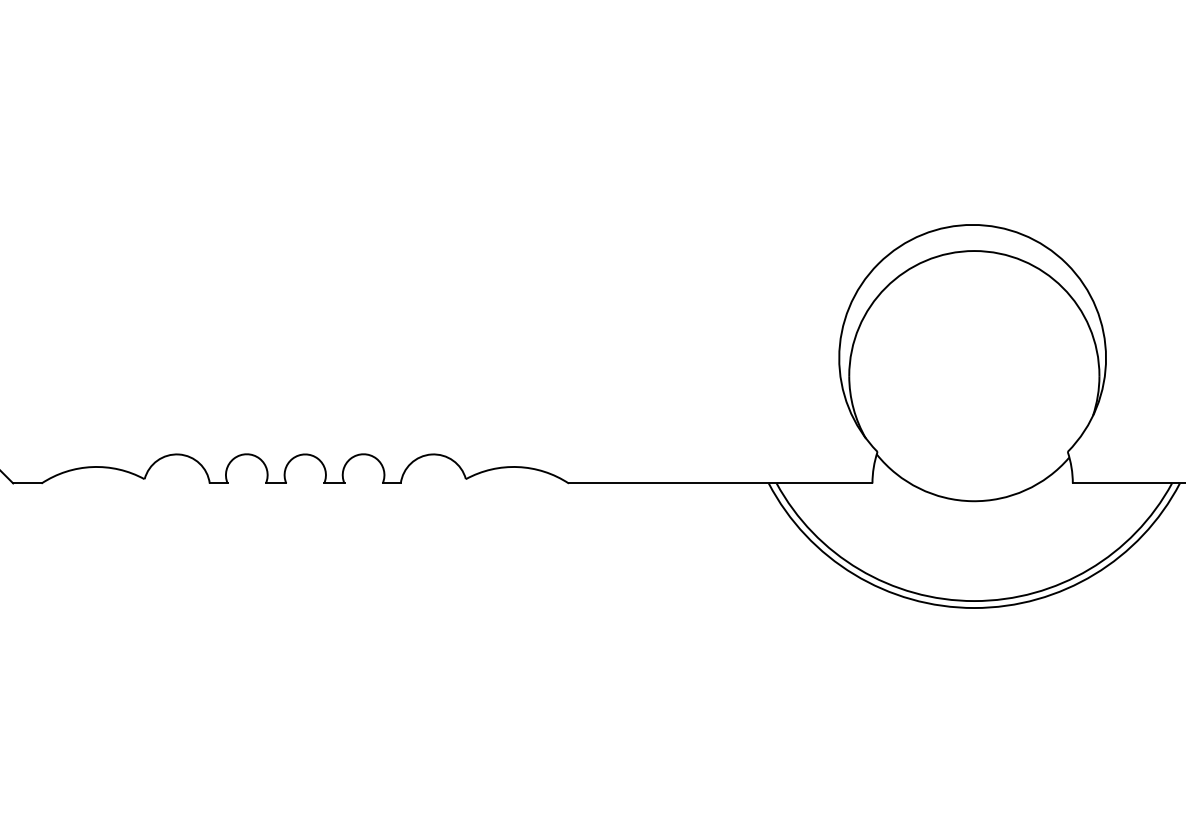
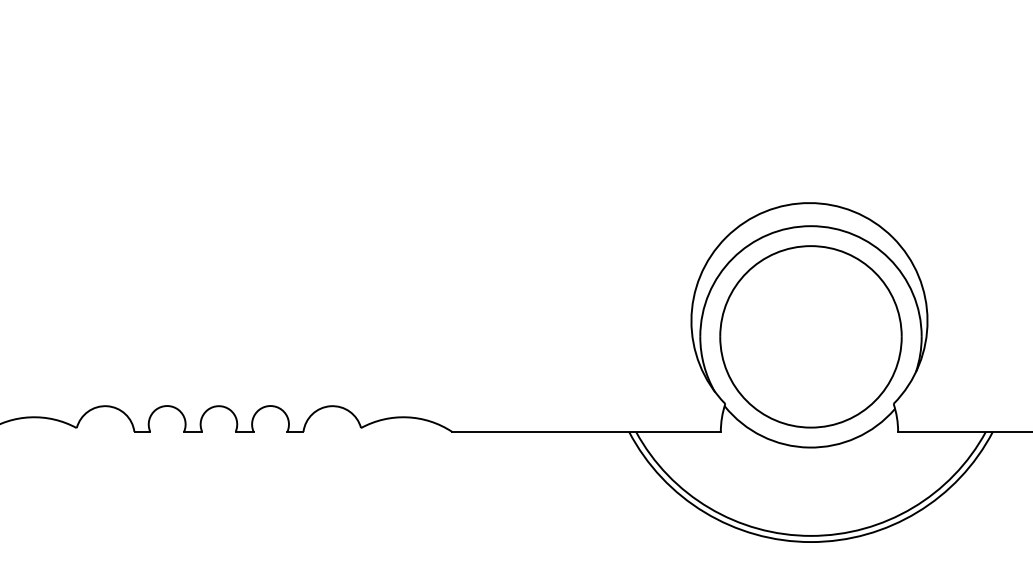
part: (973, 375) -> (810, 336), added

